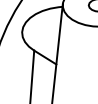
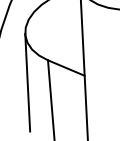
line: (18, 62) -> (27, 81), added

